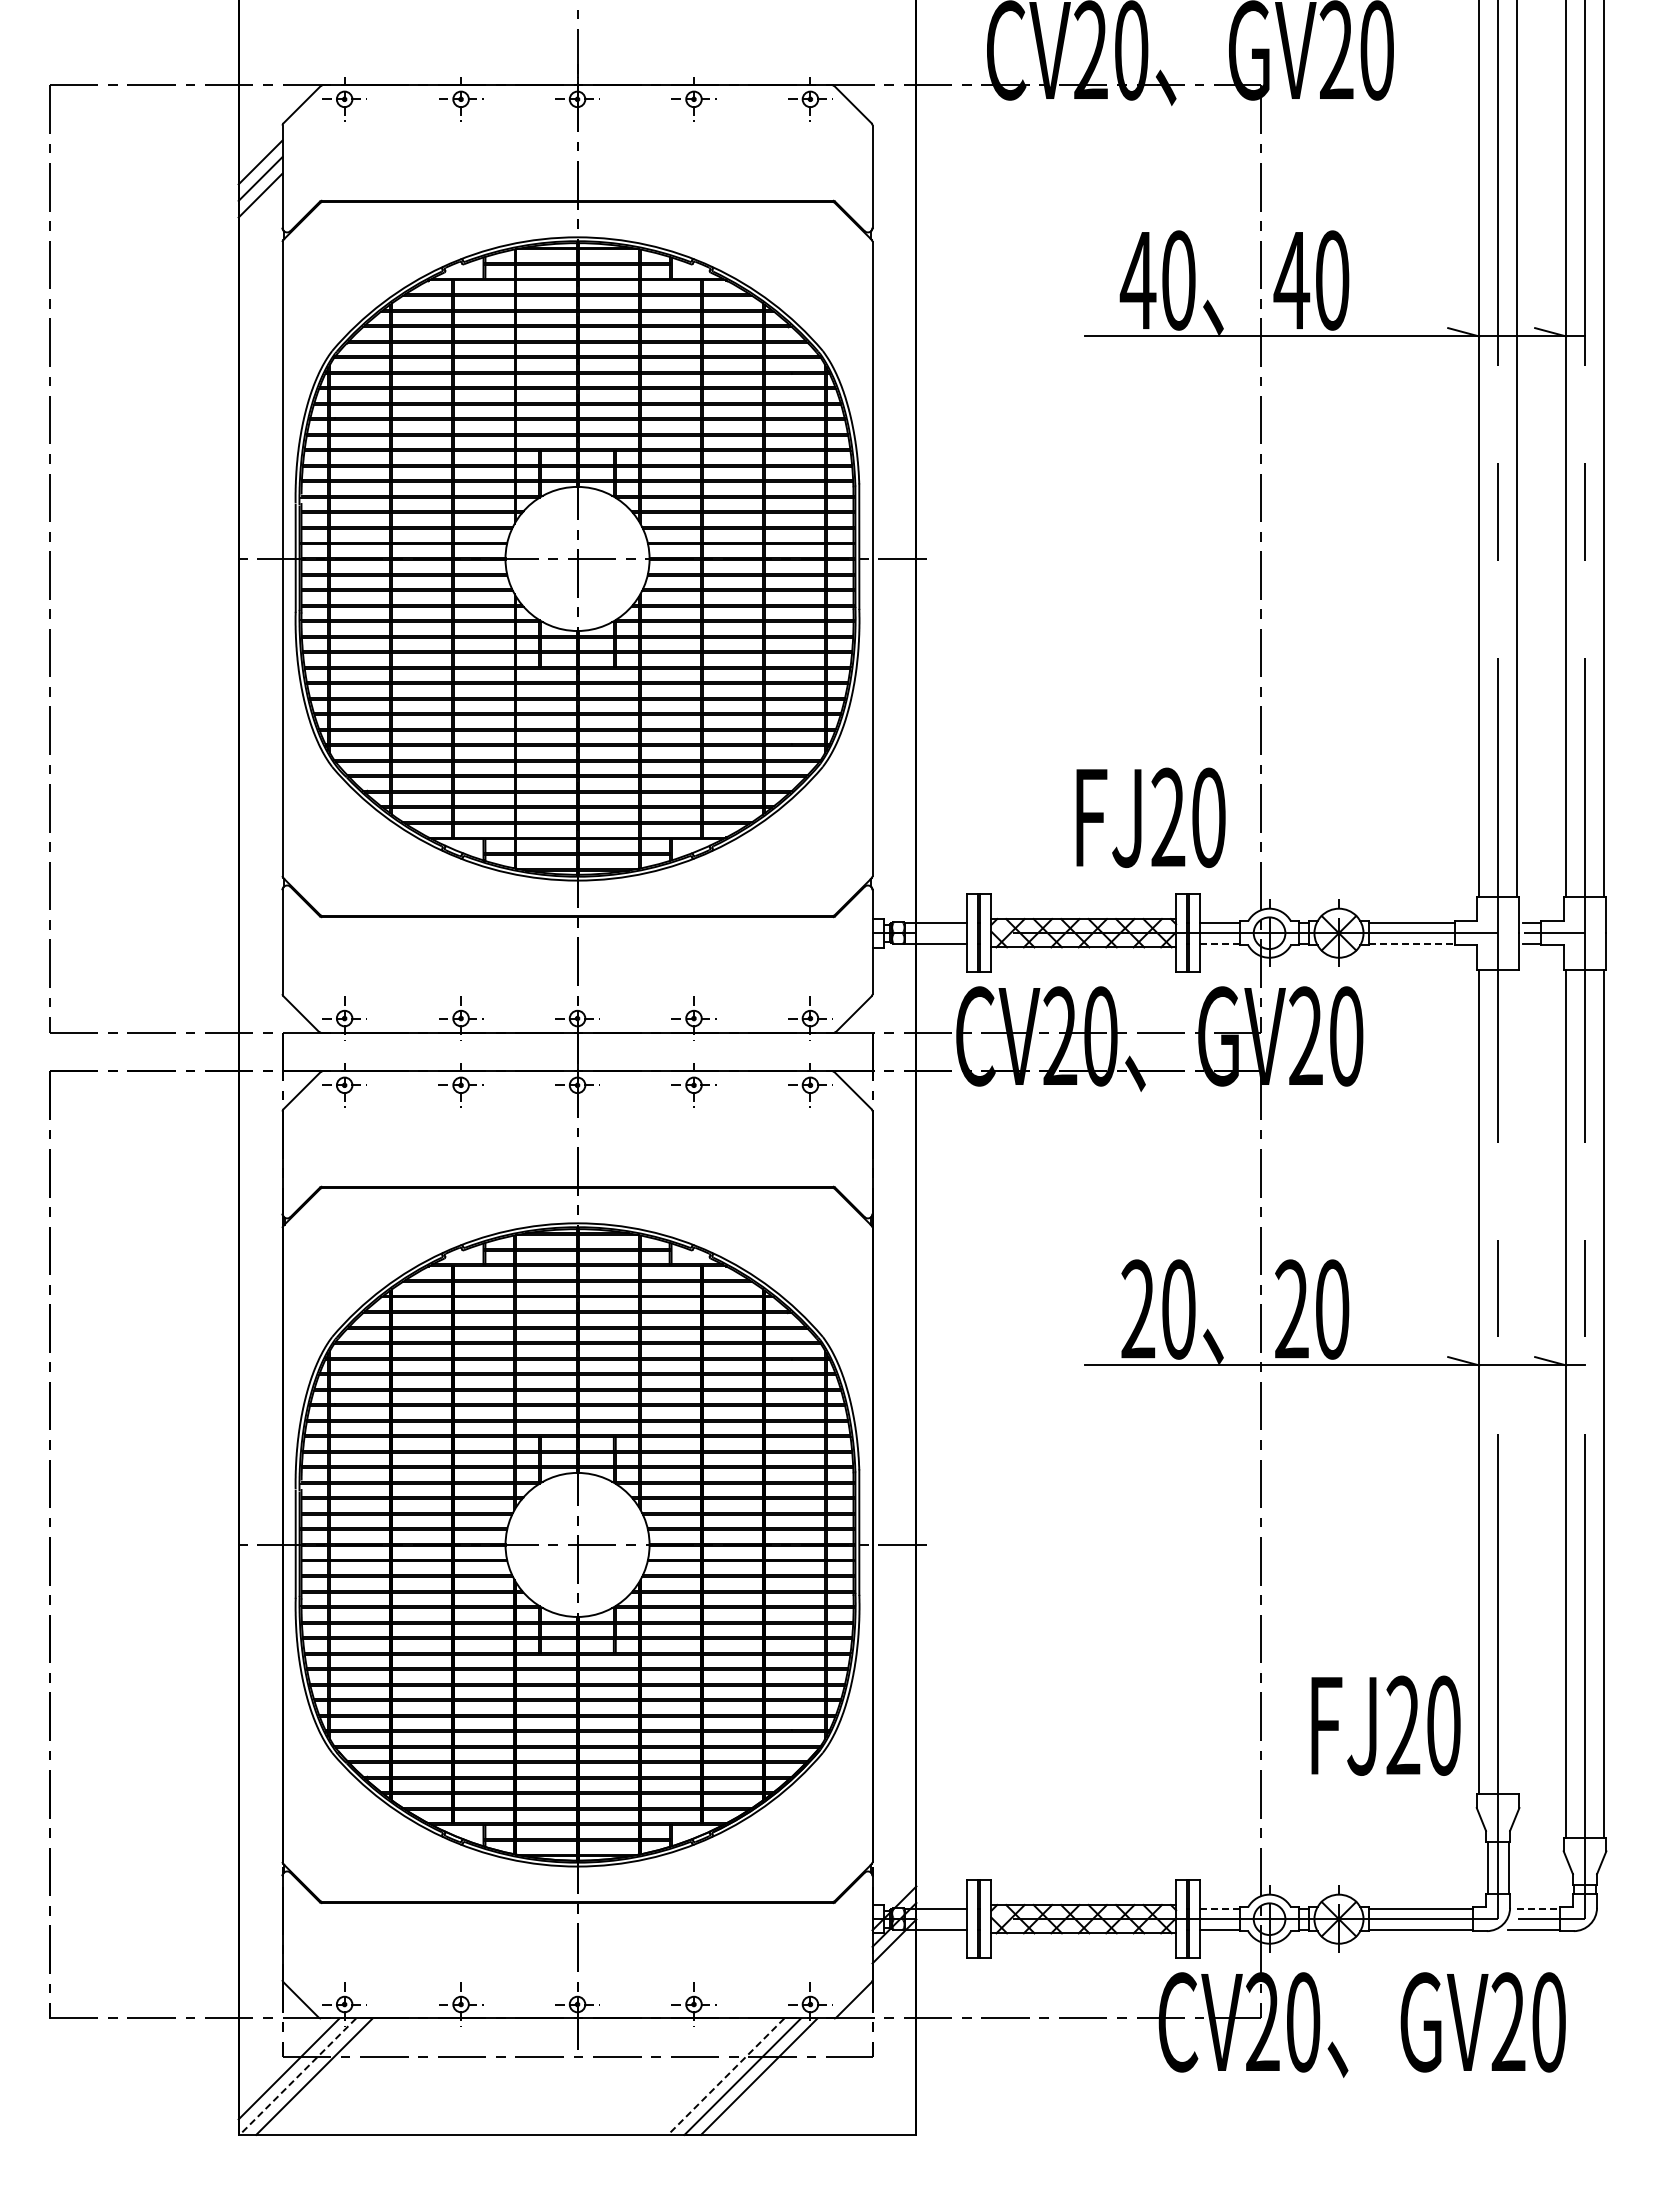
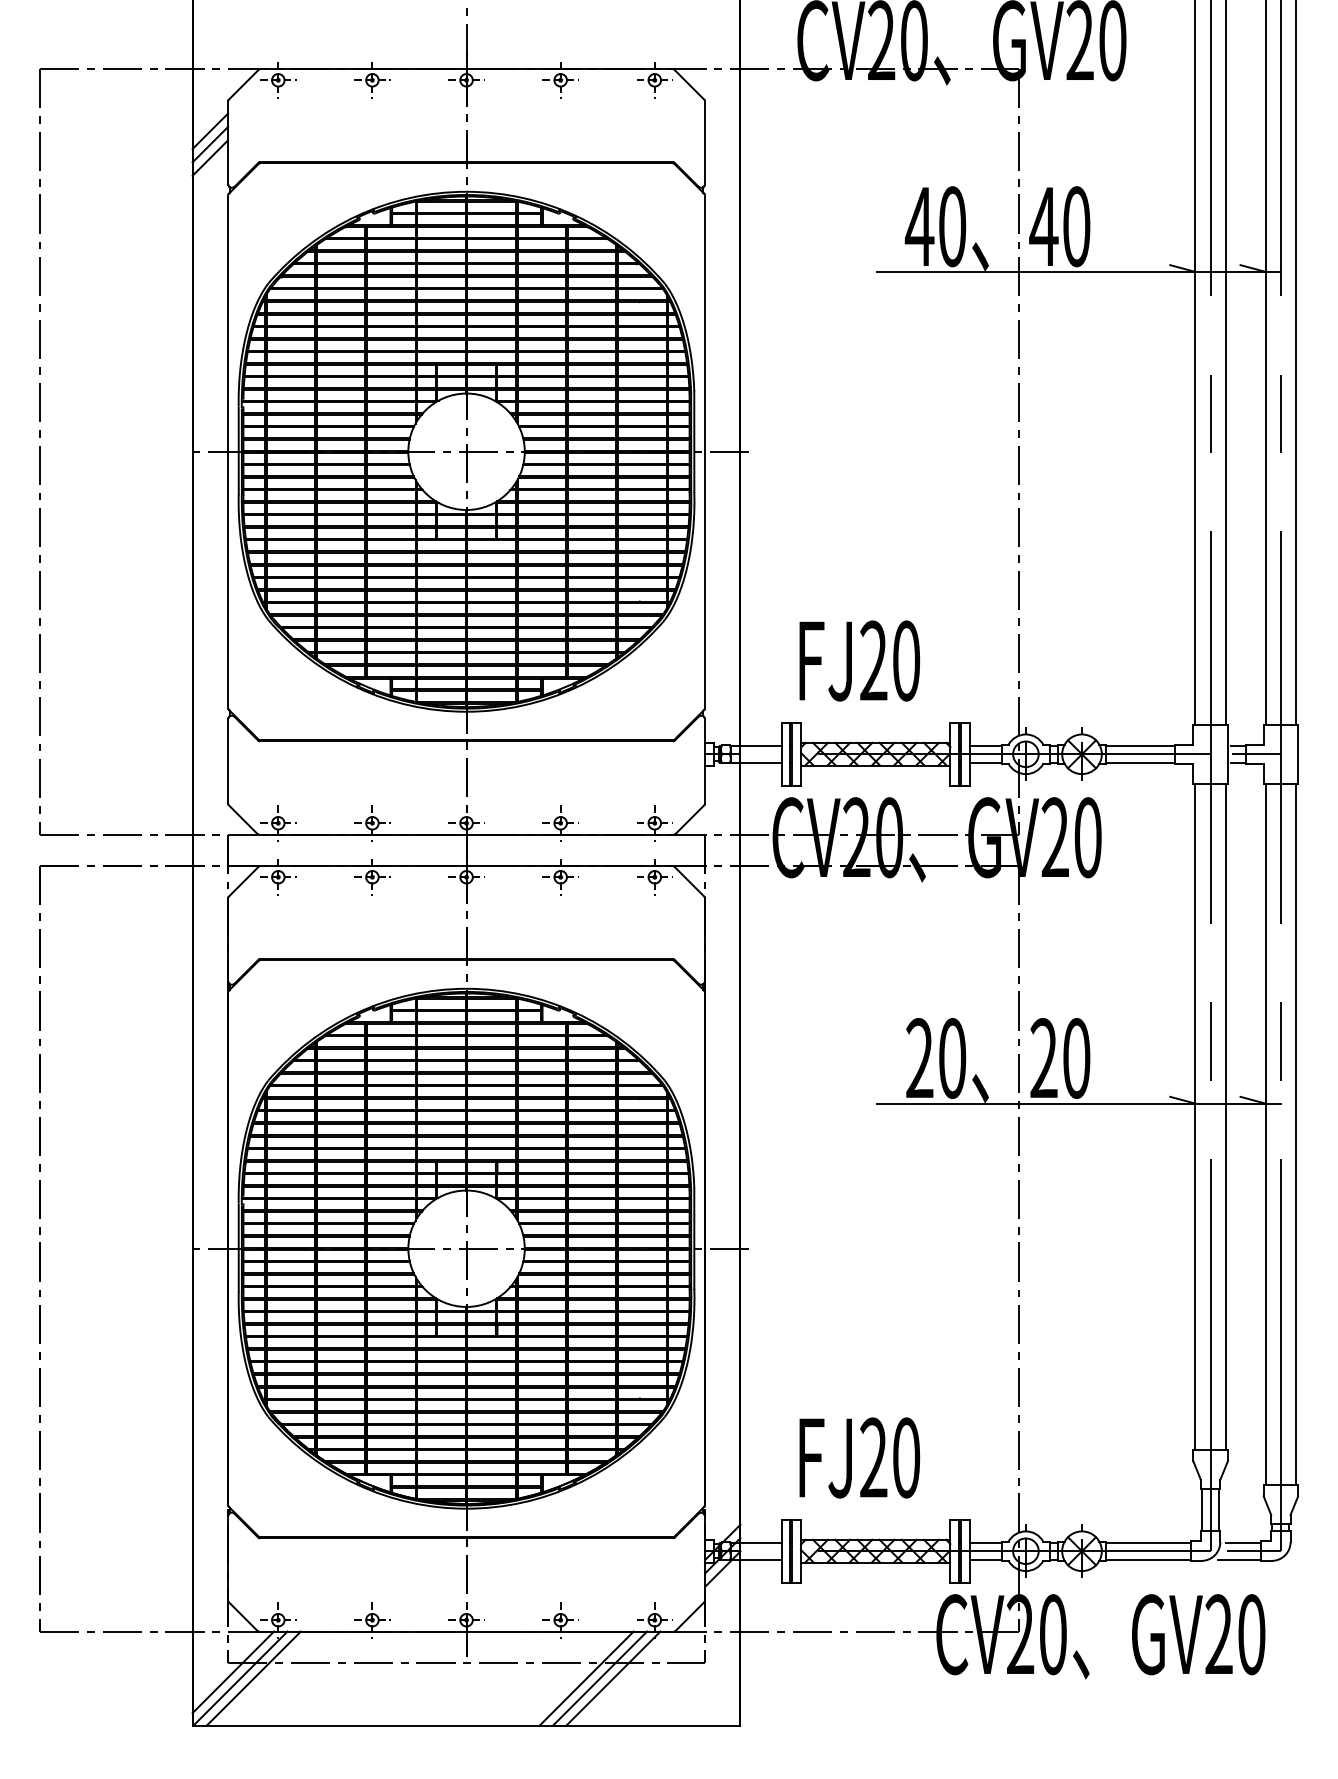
text: (1150, 817) -> (859, 660), moved
line: (1220, 943) -> (986, 762), dashed -> solid
line: (1411, 943) -> (1140, 762), dashed -> solid
line: (1516, 1381) -> (1225, 1116), added
text: (1385, 1725) -> (859, 1457), moved
line: (1220, 1908) -> (986, 1542), dashed -> solid
line: (1538, 1908) -> (1243, 1542), dashed -> solid
line: (297, 2077) -> (240, 1679), dashed -> solid
line: (725, 2077) -> (586, 1679), dashed -> solid

